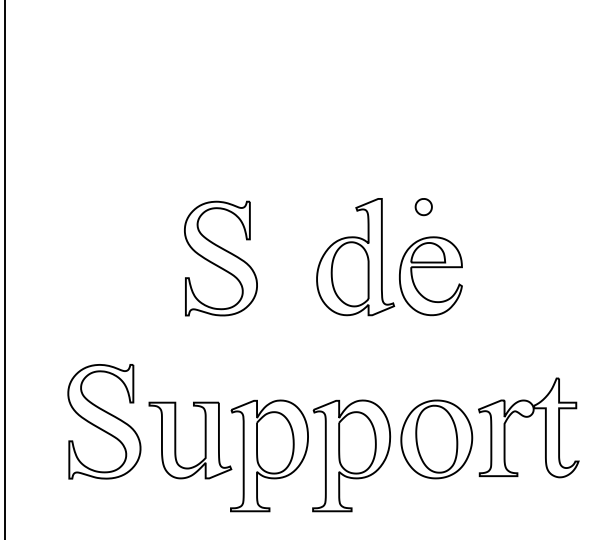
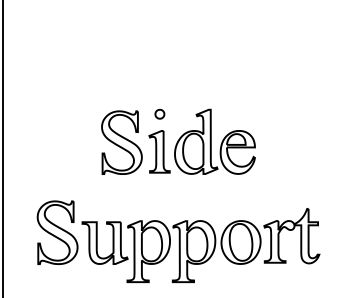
part: (423, 205) -> (159, 113), moved
part: (288, 274) -> (159, 151), added

